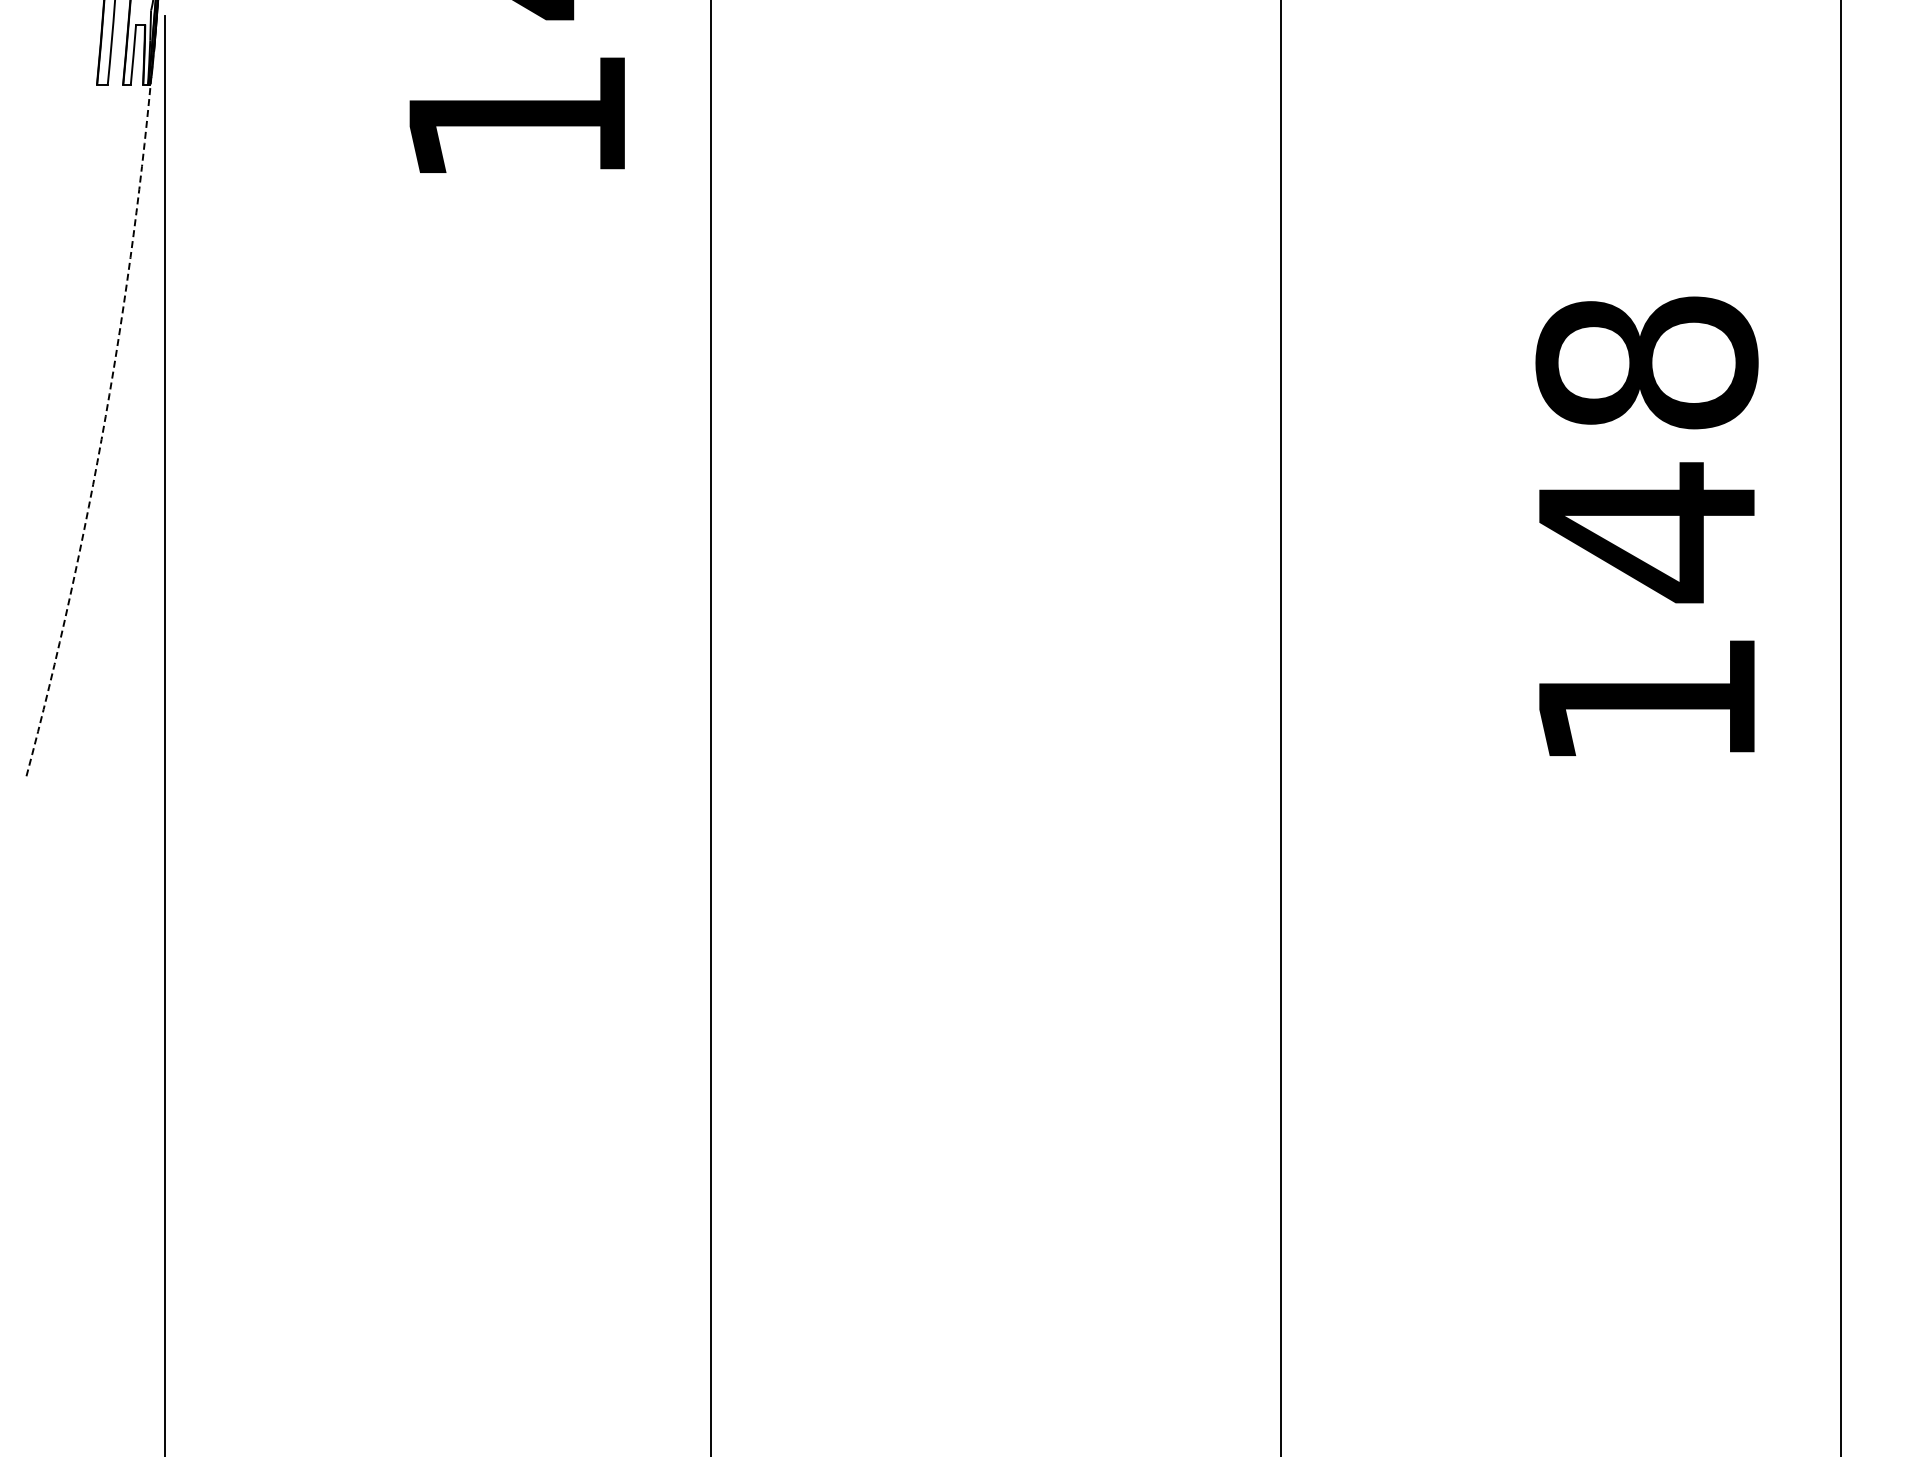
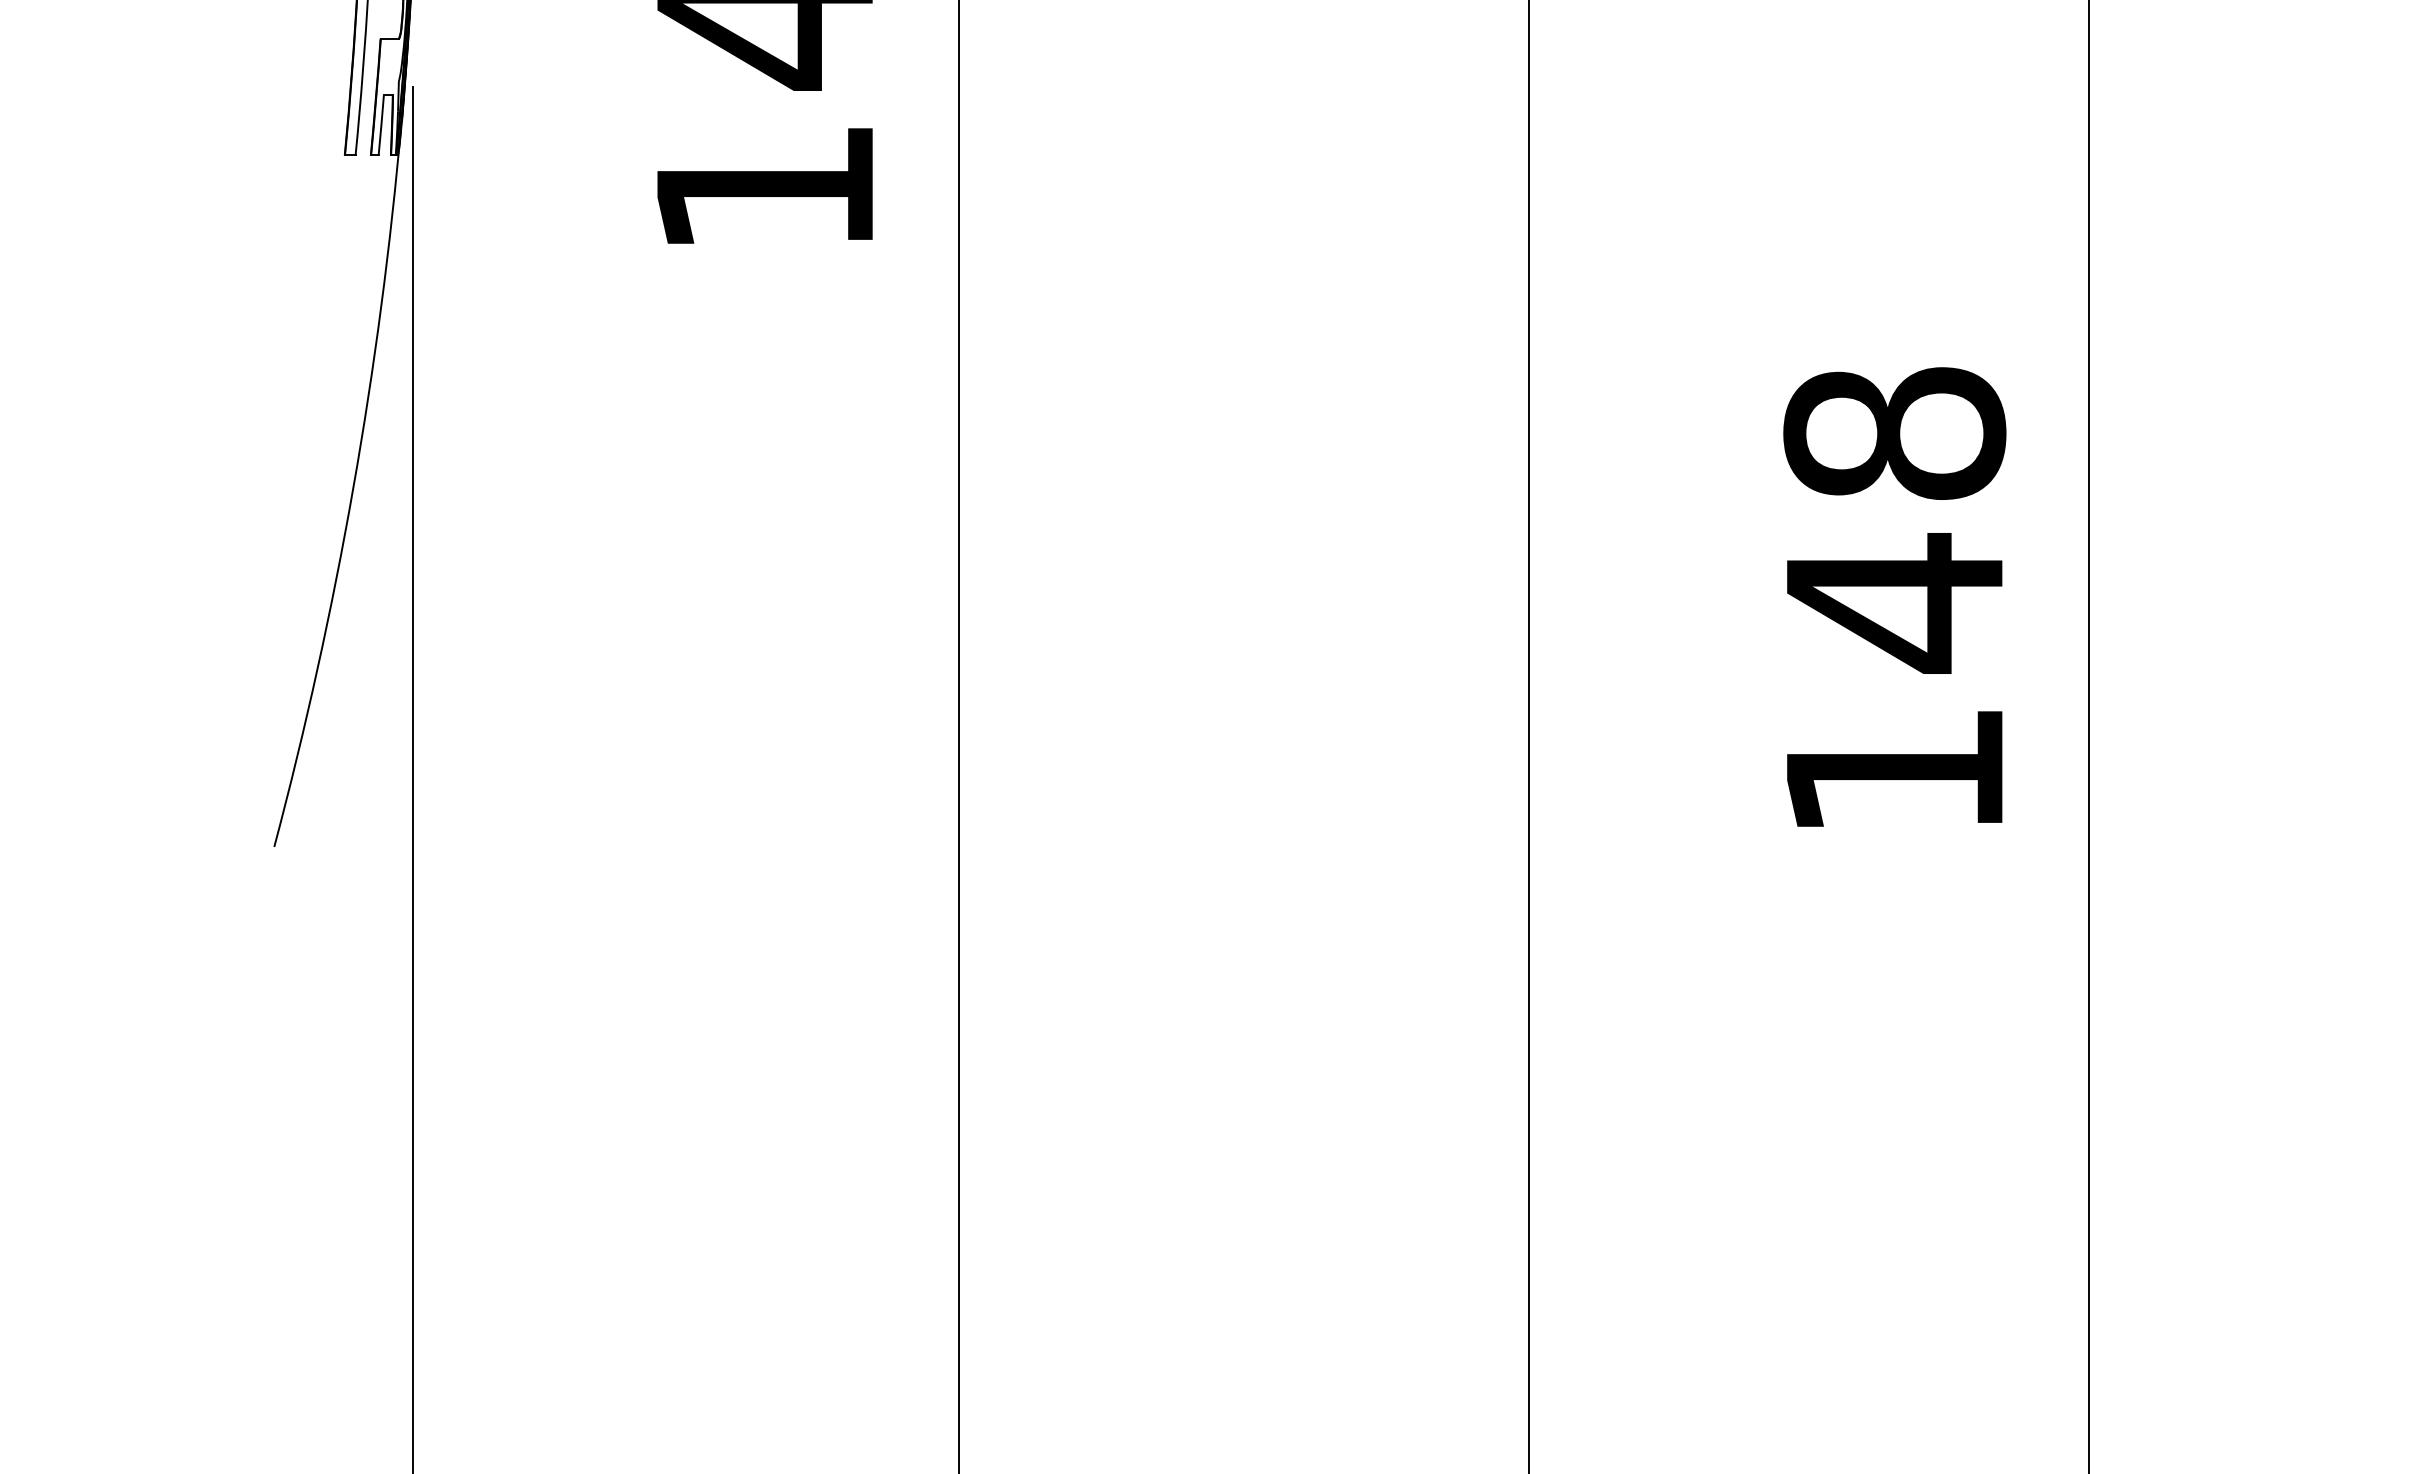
arc: (105, 416) -> (353, 487), dashed -> solid

